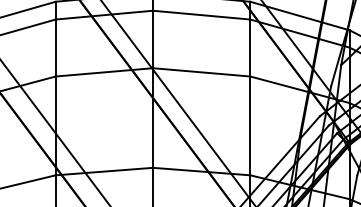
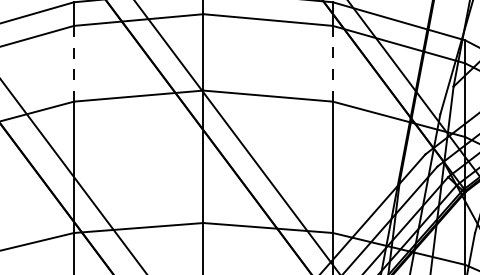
line: (55, 47) -> (73, 63), solid -> dashed
line: (250, 48) -> (333, 64), solid -> dashed

